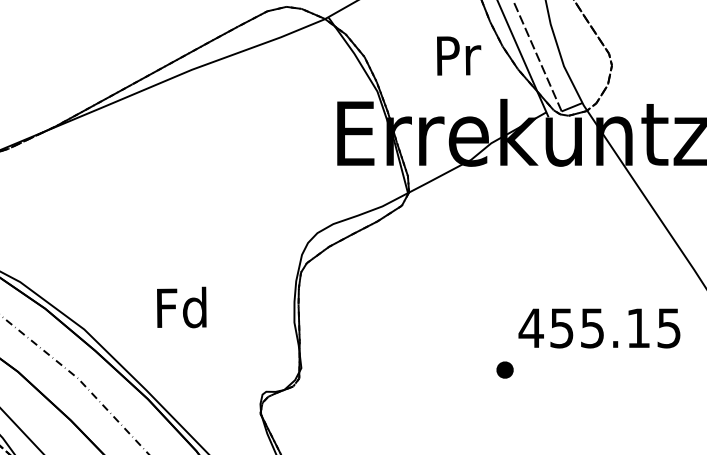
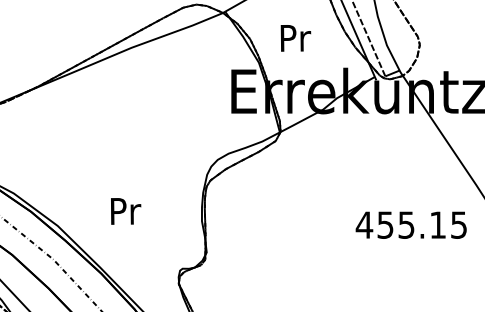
text: (458, 56) -> (295, 38), moved
text: (181, 306) -> (124, 210), Fd -> Pr
part: (505, 369) -> (346, 253), removed

